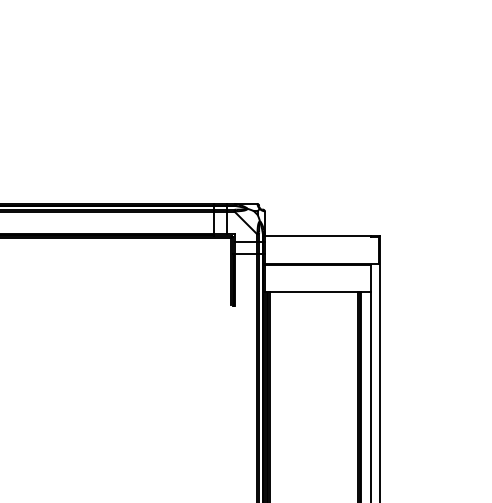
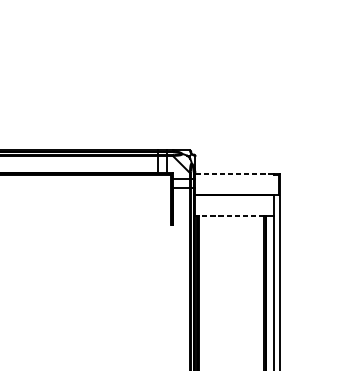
line: (318, 235) -> (234, 173), solid -> dashed
line: (313, 292) -> (231, 215), solid -> dashed

